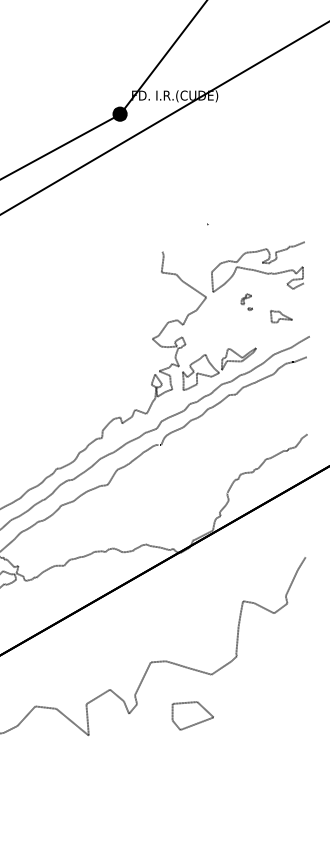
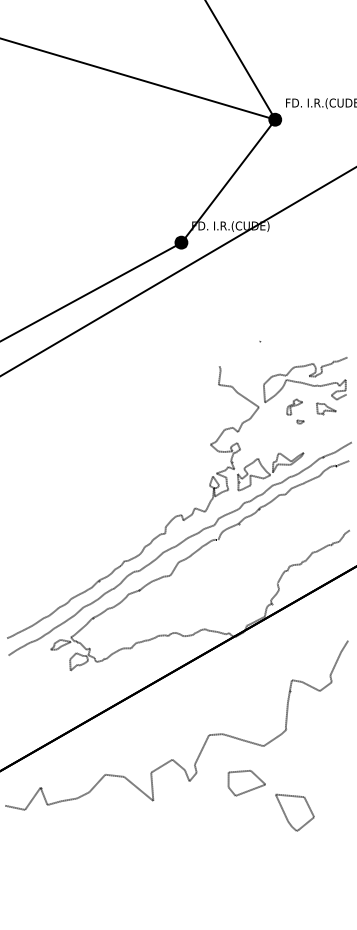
part: (247, 302) -> (295, 411), size x1.67
part: (281, 316) -> (326, 408), moved
part: (245, 748) -> (294, 812), added

